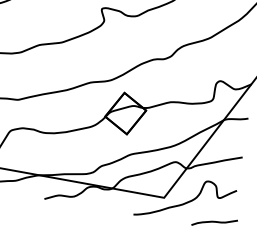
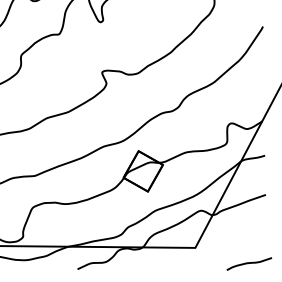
curve: (187, 201) -> (218, 247), removed

